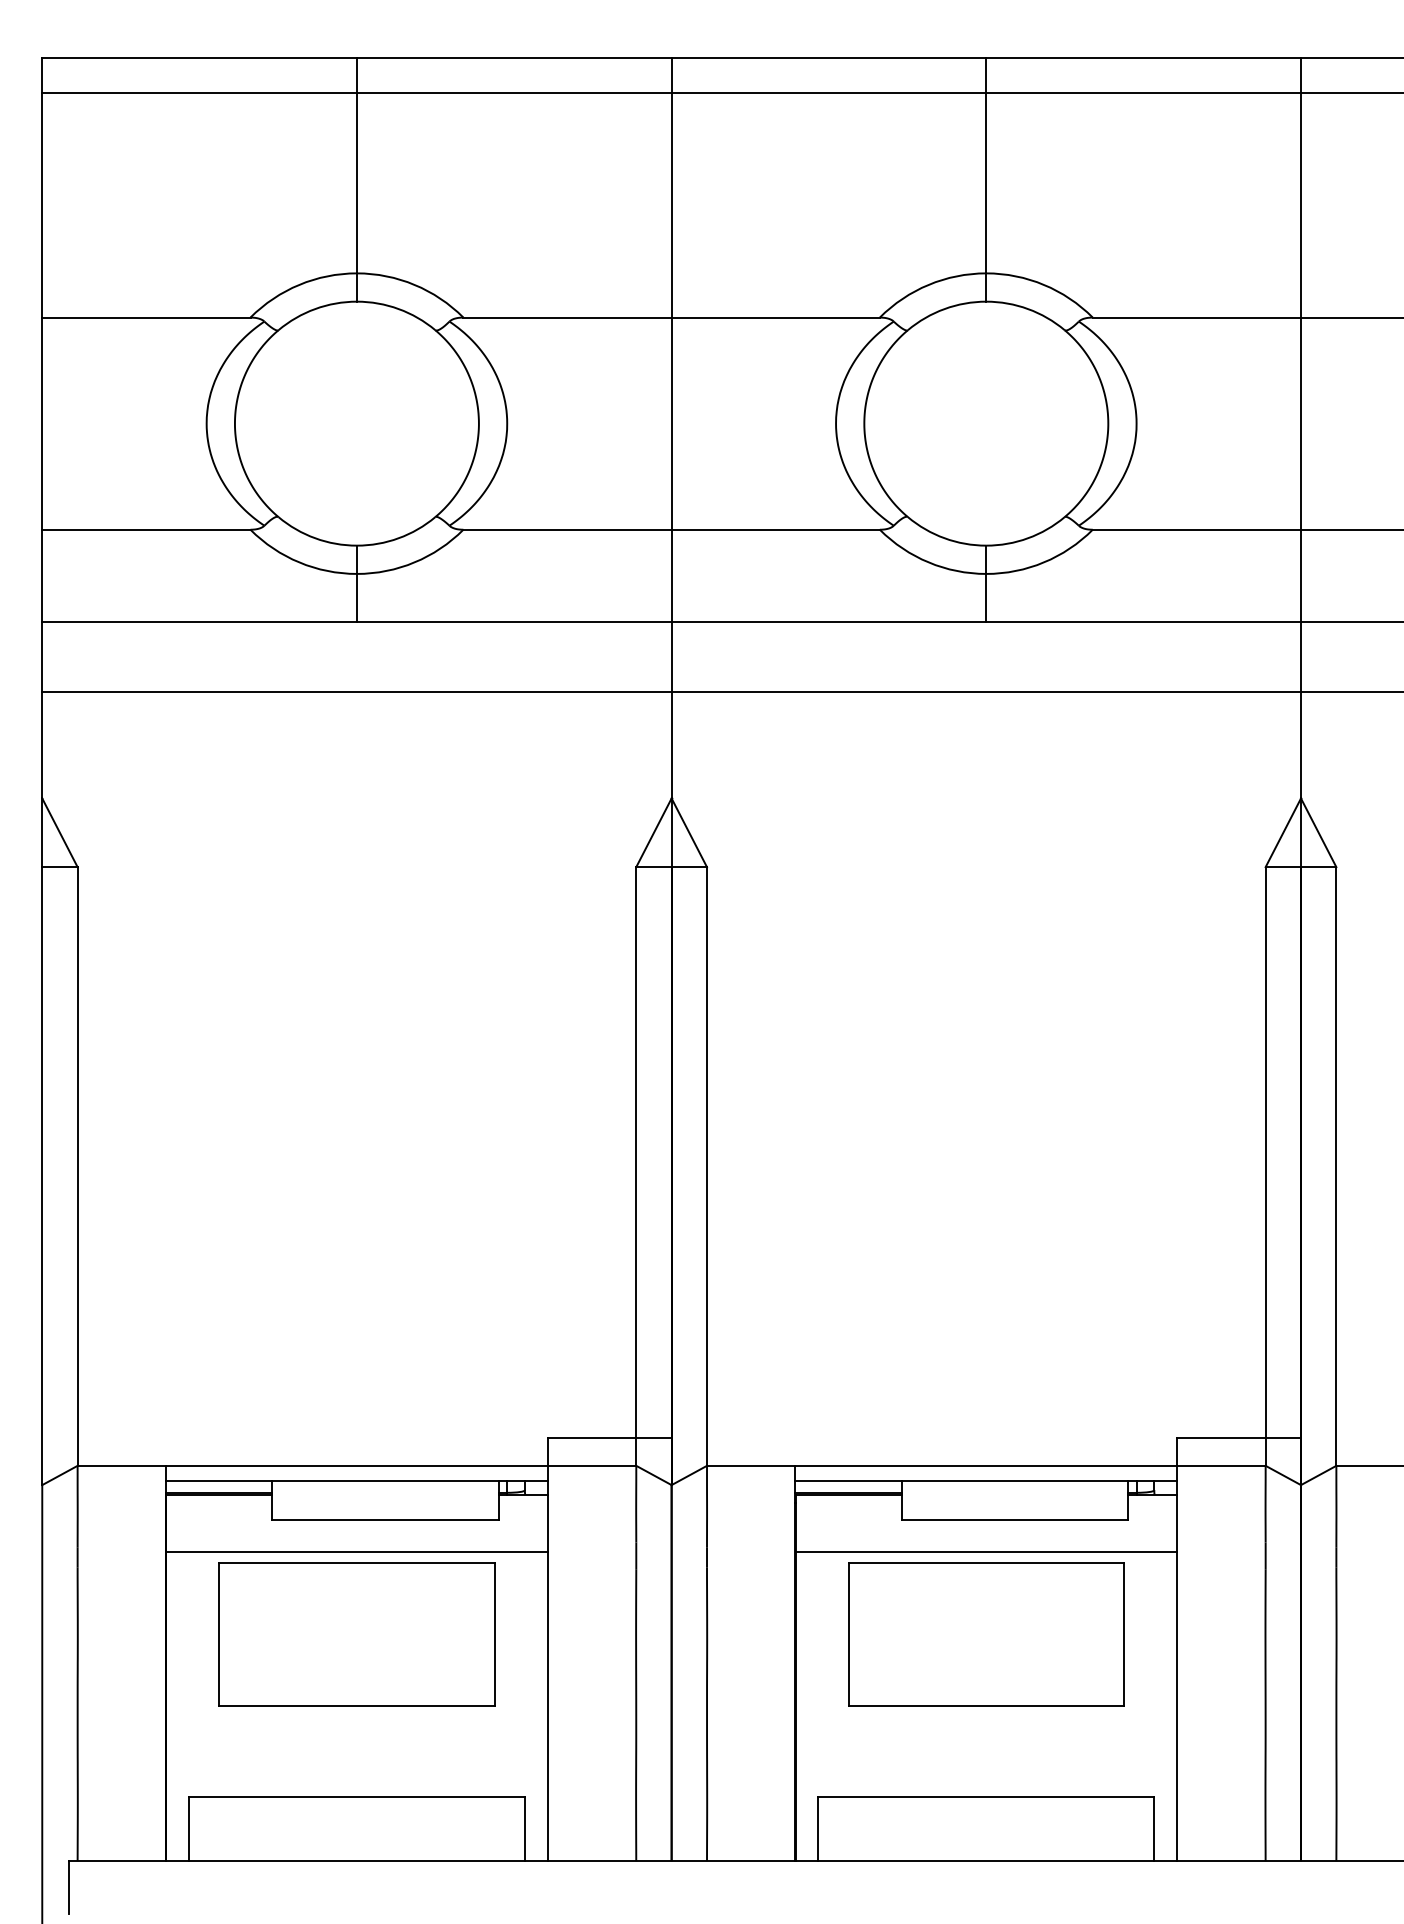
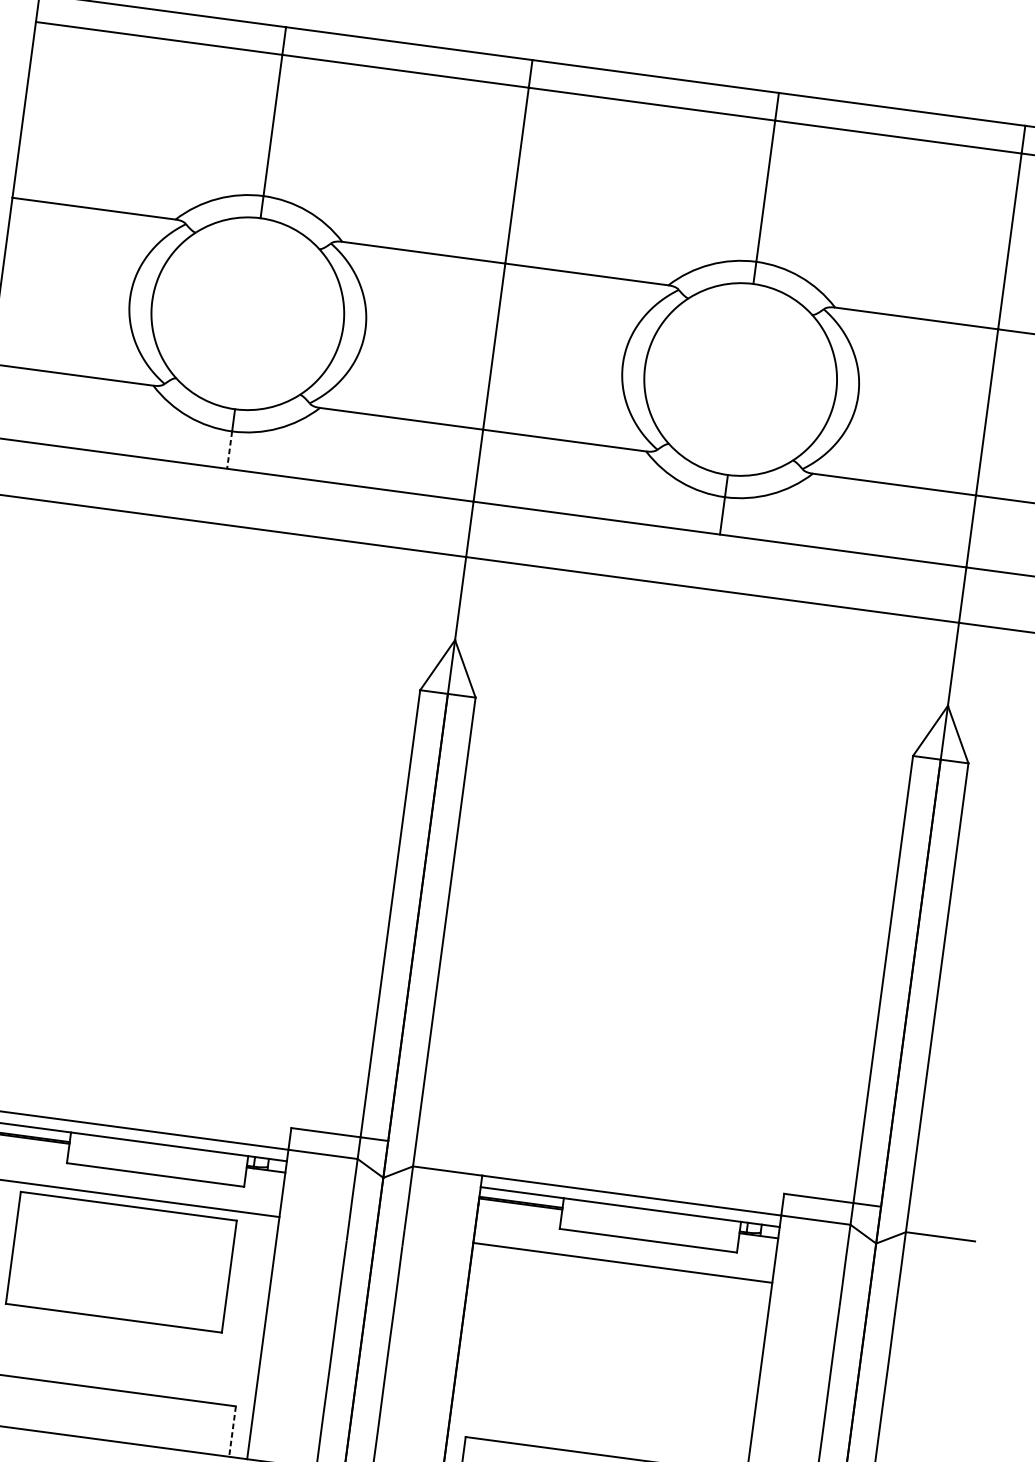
line: (356, 597) -> (229, 449), solid -> dashed
part: (986, 1634) -> (614, 1327), removed
line: (524, 1829) -> (232, 1432), solid -> dashed

